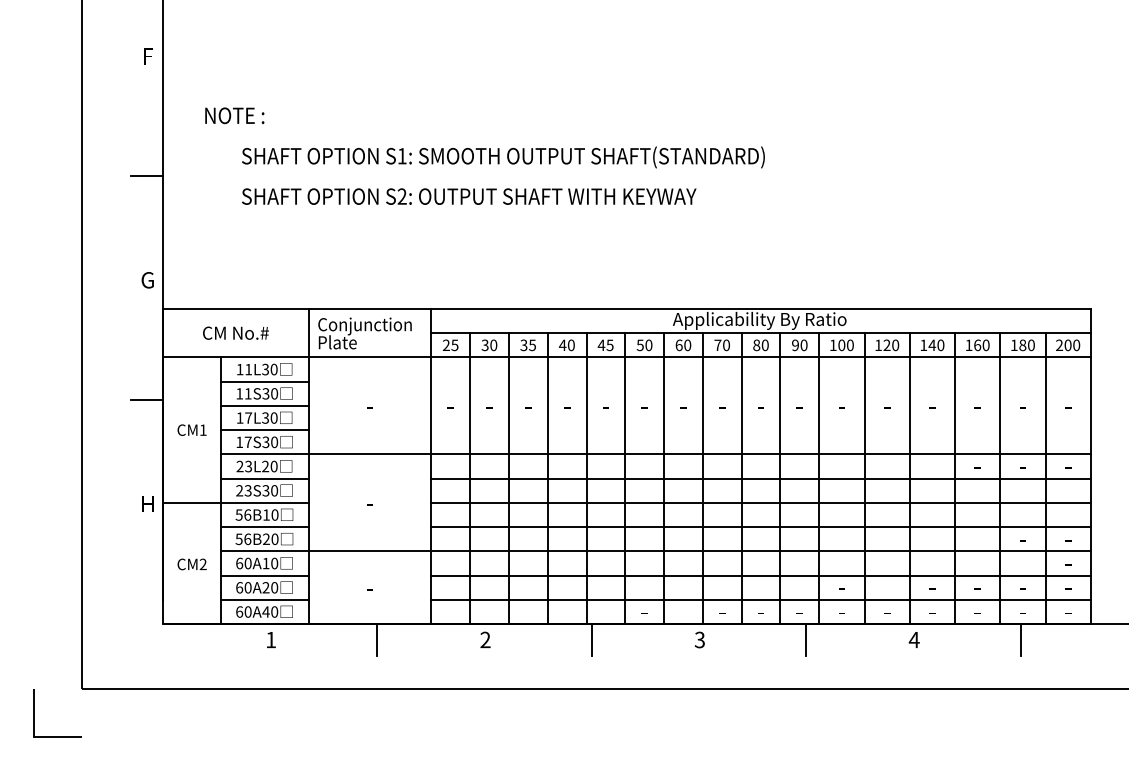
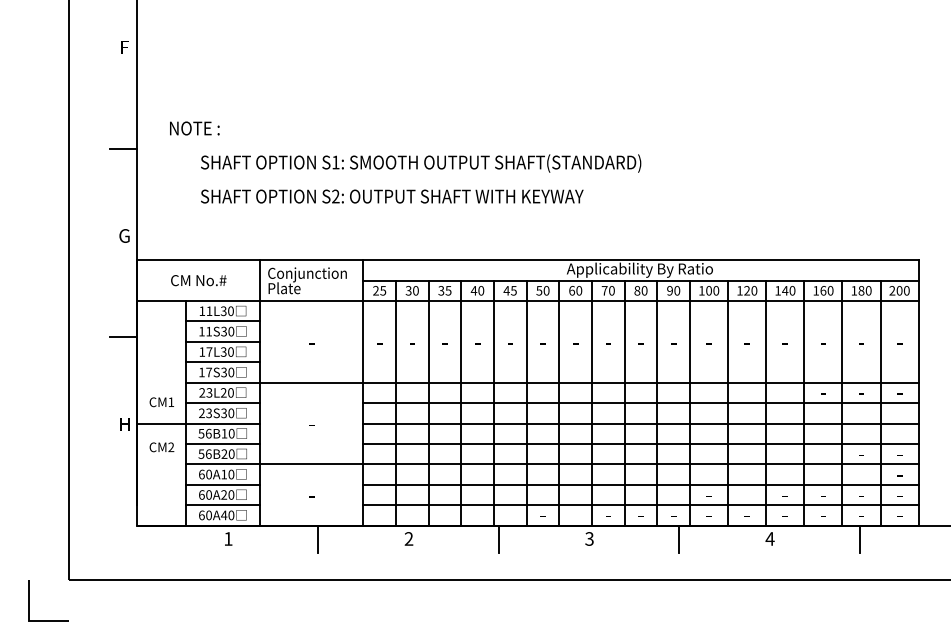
text: (484, 156) -> (405, 162), moved
text: (191, 430) -> (161, 402), moved
text: (191, 564) -> (161, 447), moved

